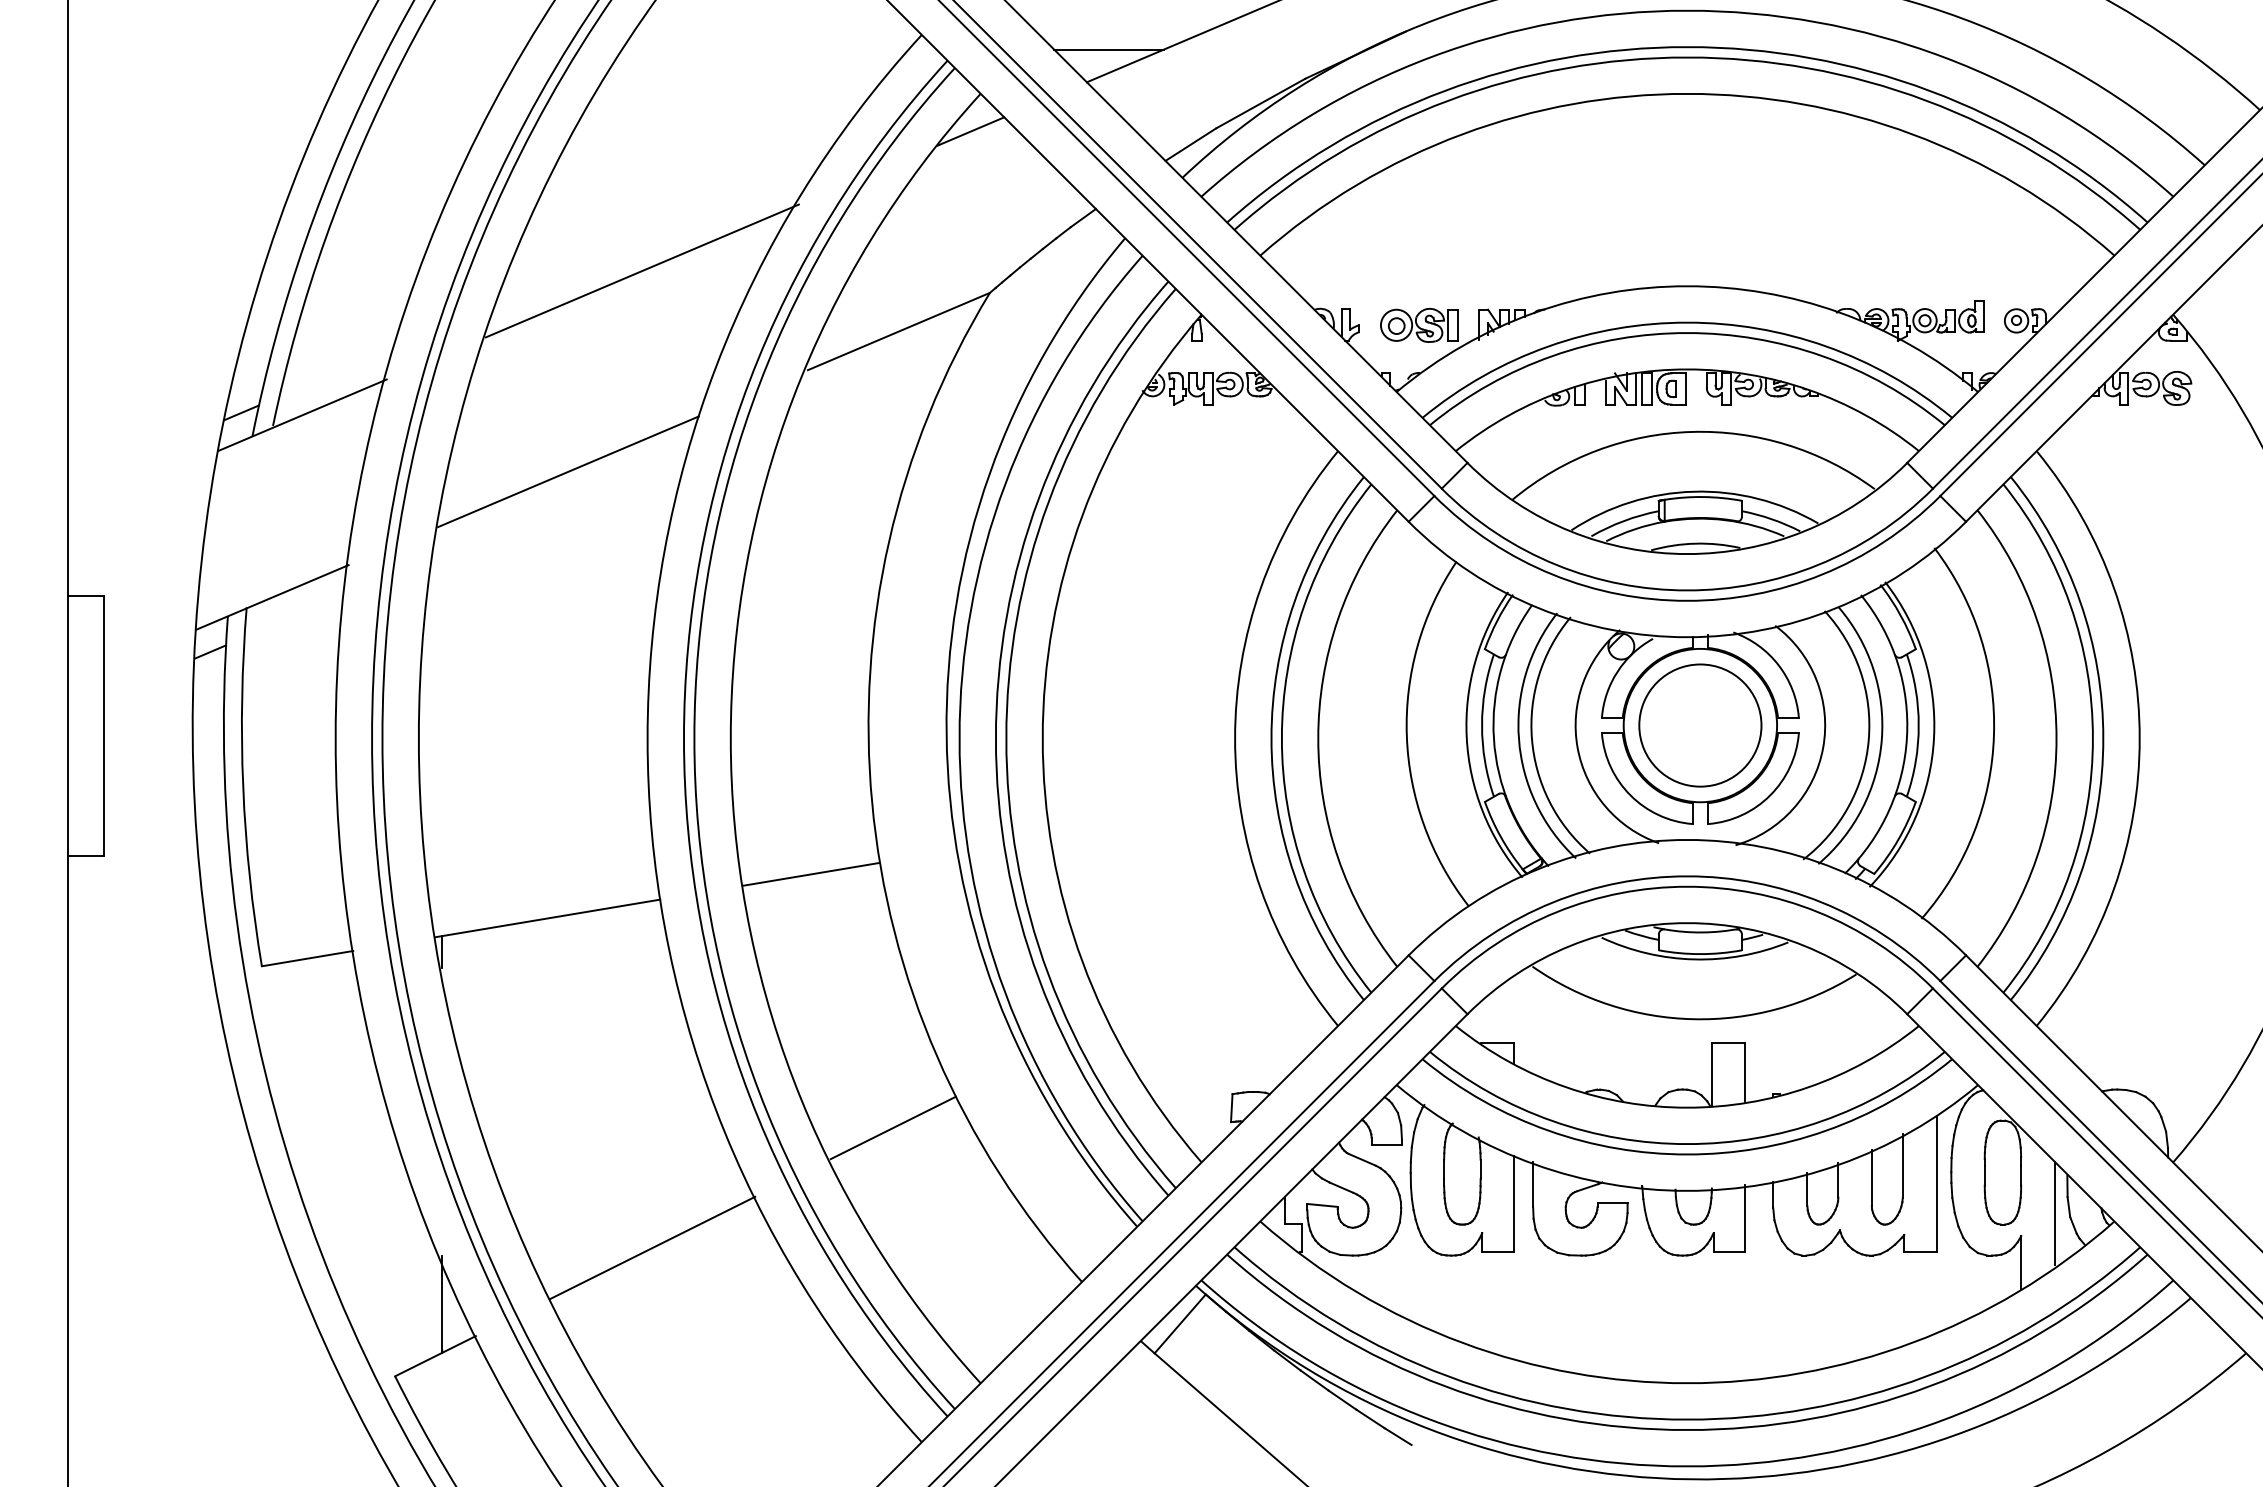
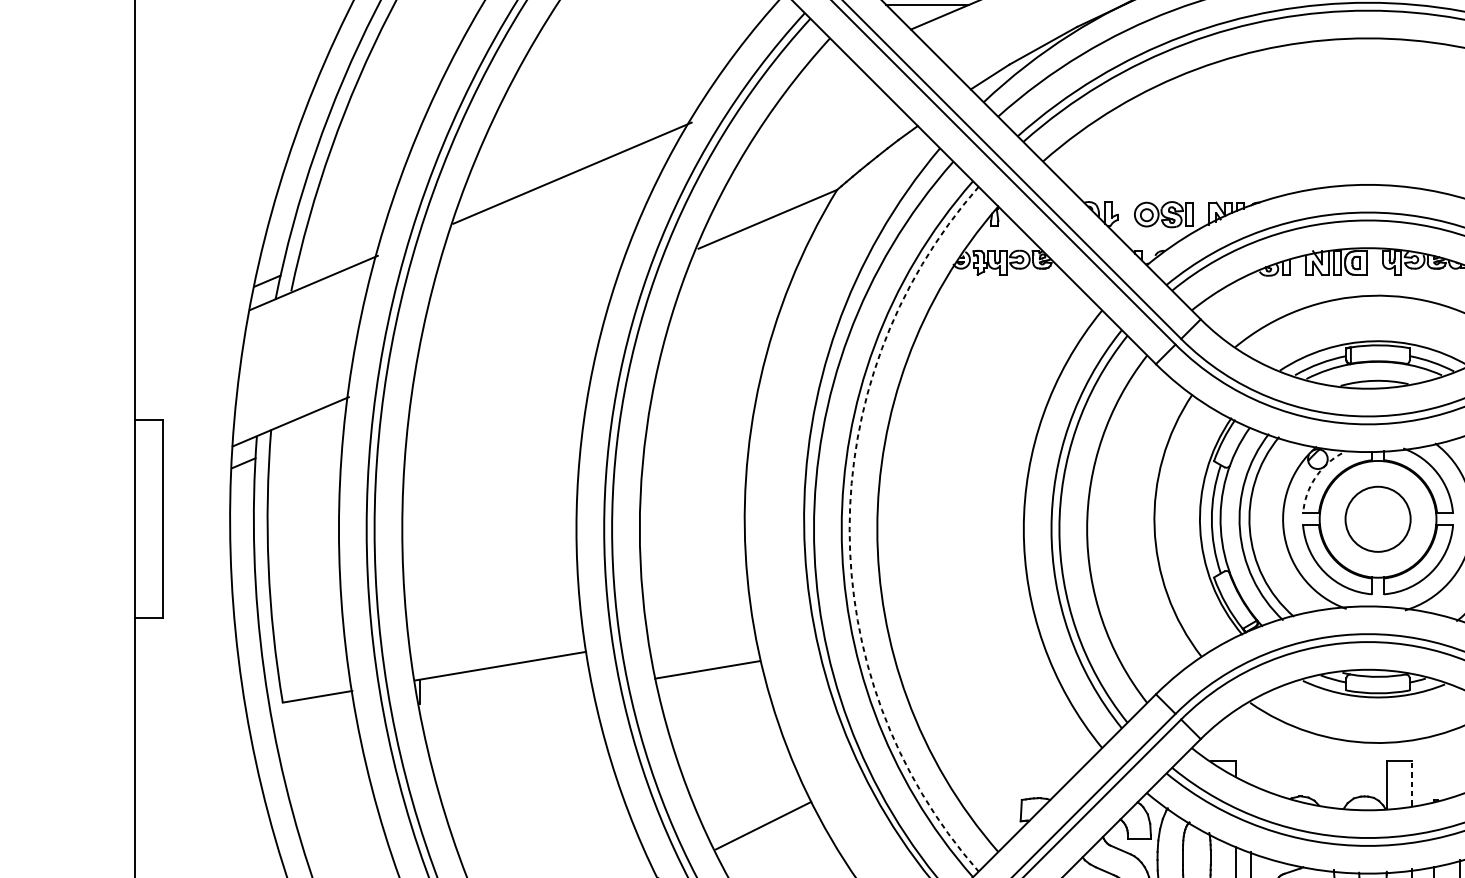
line: (970, 131) -> (822, 67), removed
line: (568, 471) -> (516, 325), removed
arc: (1617, 671) -> (1314, 478), solid -> dashed
circle: (1700, 725) -> (1378, 519), size x0.7
arc: (1006, 738) -> (849, 529), solid -> dashed
line: (810, 873) -> (706, 669), moved
line: (1745, 1071) -> (1412, 782), solid -> dashed

